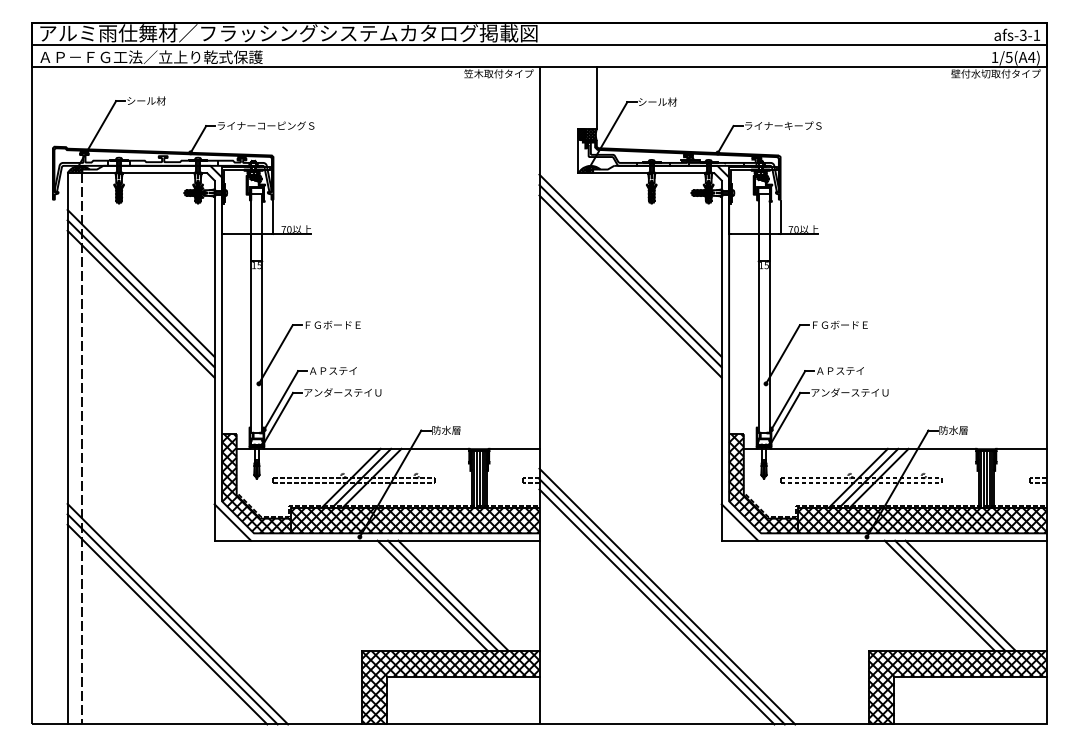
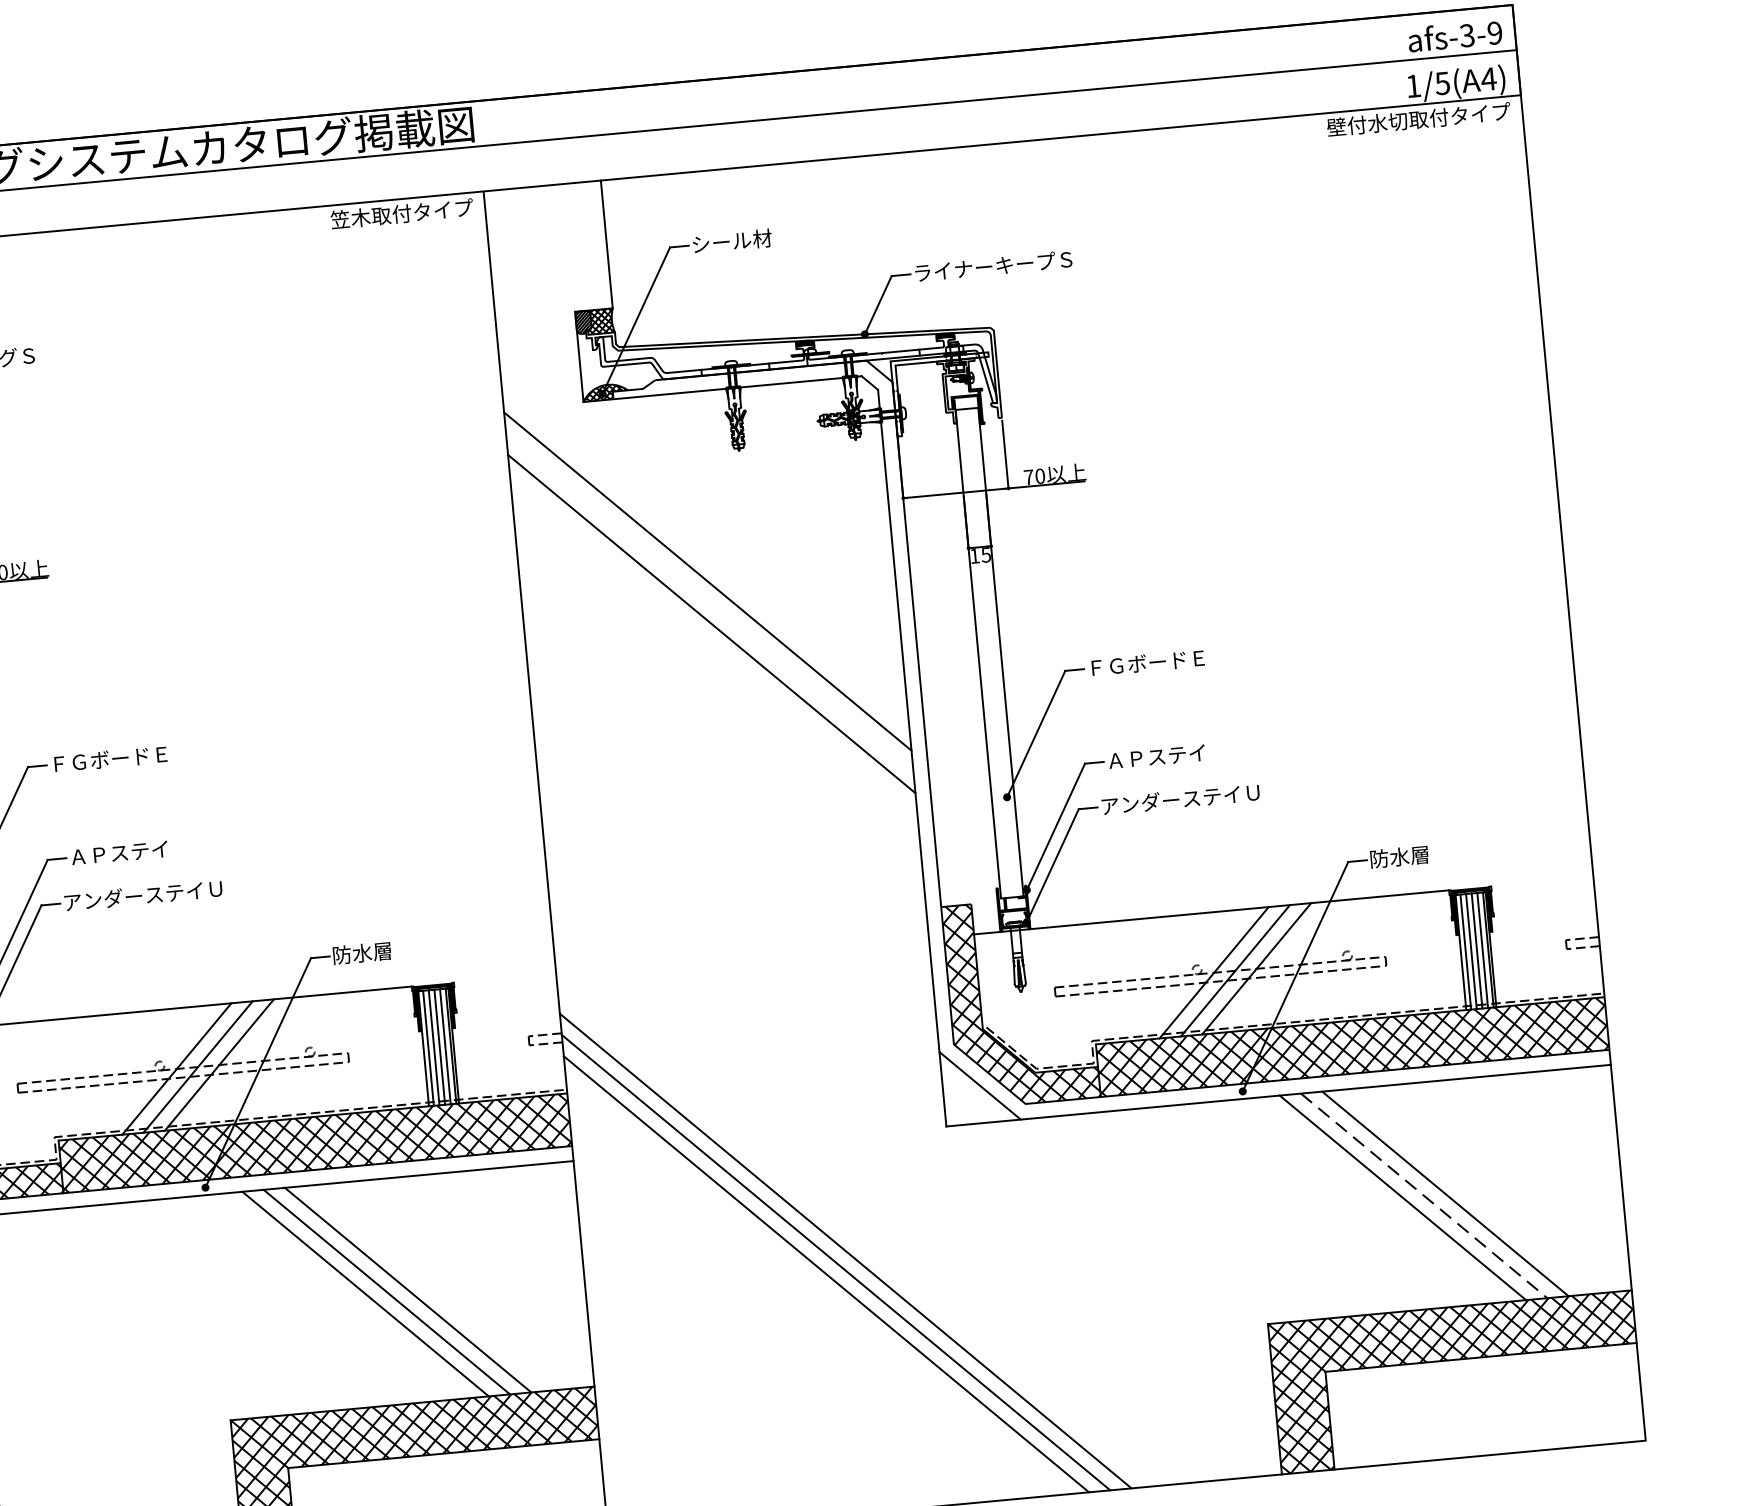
text: (1036, 34) -> (1494, 31), afs-3-1 -> afs-3-9
line: (630, 276) -> (709, 603), removed
line: (514, 448) -> (504, 977), removed
line: (1021, 448) -> (1541, 881), removed
line: (950, 595) -> (1424, 1195), solid -> dashed

